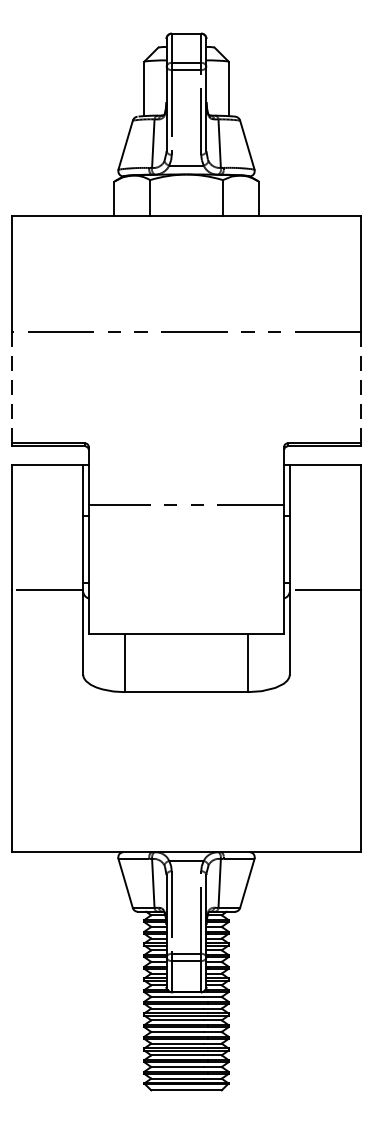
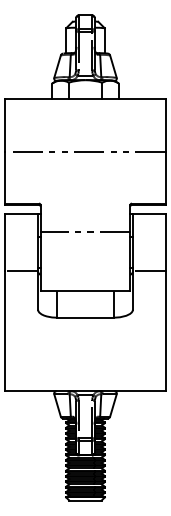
line: (12, 386) -> (5, 177), dashed -> solid
line: (360, 386) -> (165, 177), dashed -> solid

